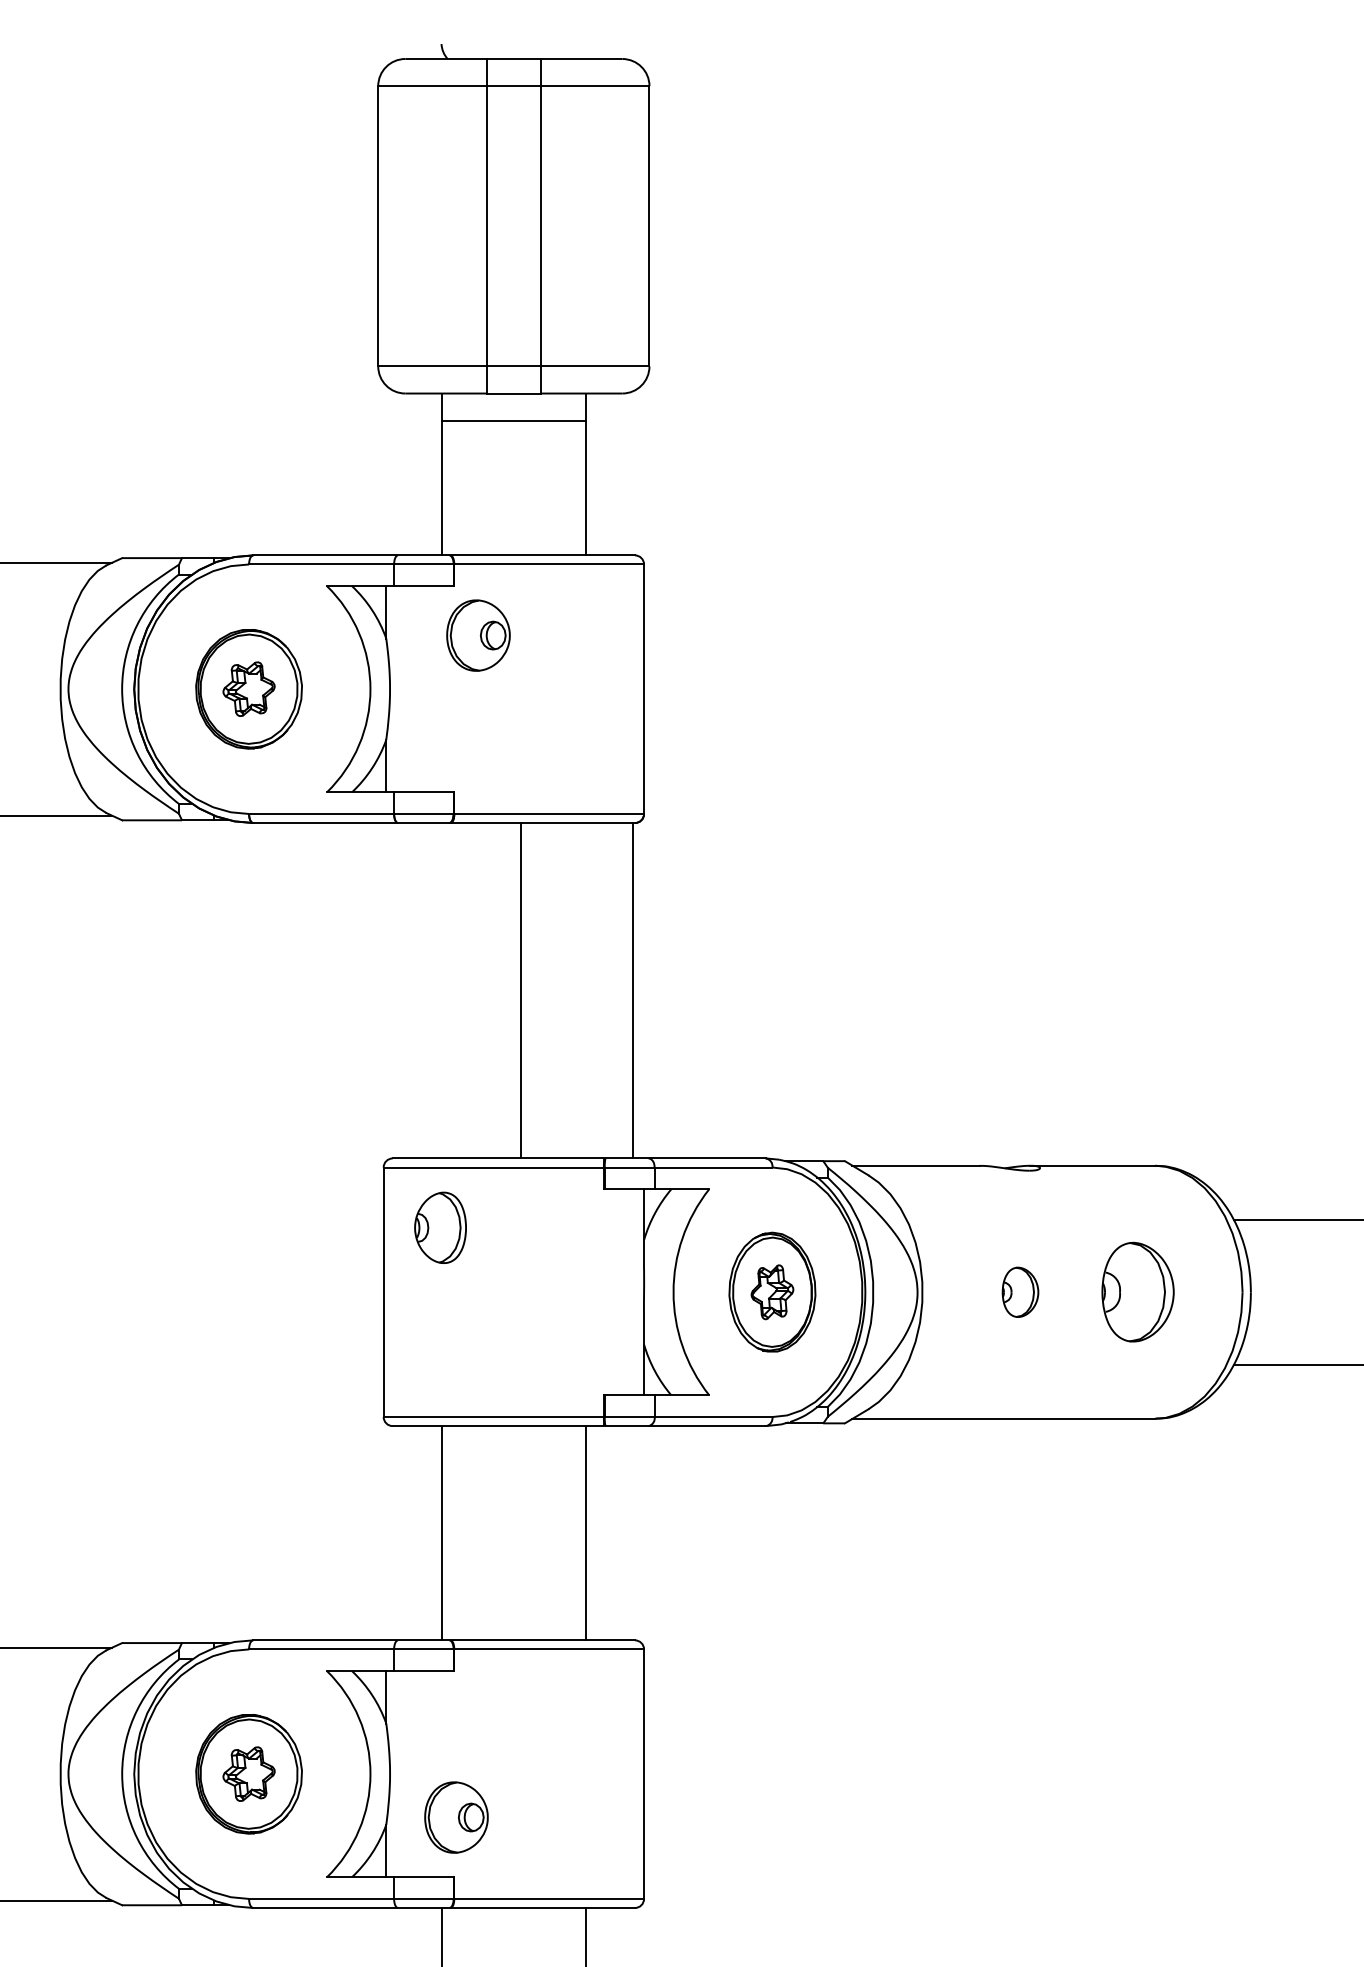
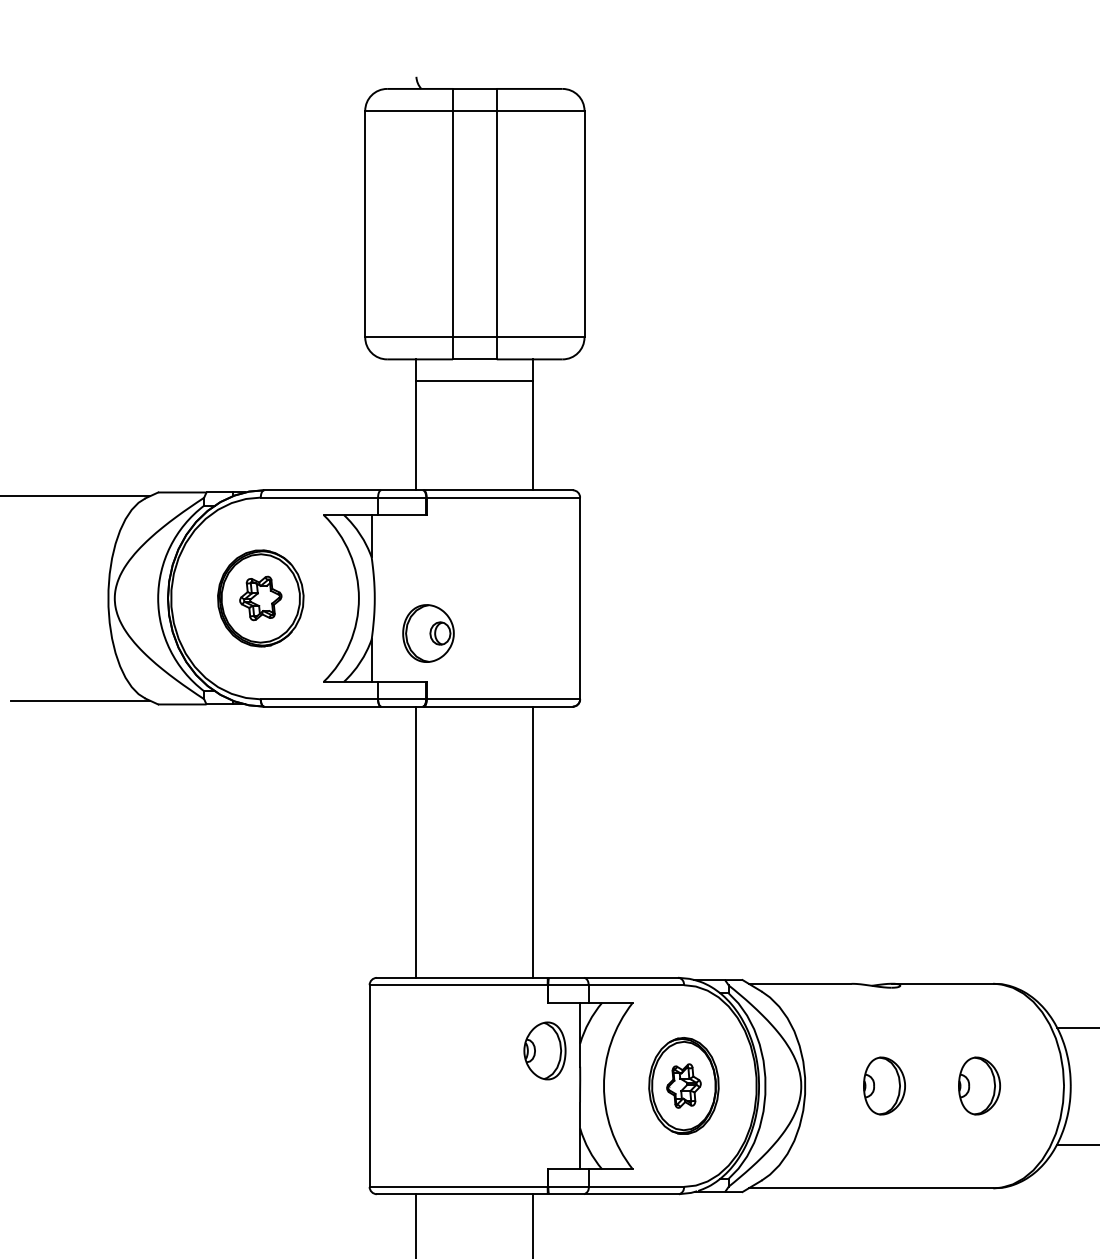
part: (478, 635) -> (428, 633), moved
line: (520, 990) -> (416, 842), moved
line: (633, 990) -> (533, 842), moved
part: (440, 1227) -> (544, 1050), moved
part: (1020, 1292) -> (884, 1086), size x1.43
part: (1137, 1292) -> (979, 1086), size x0.71

